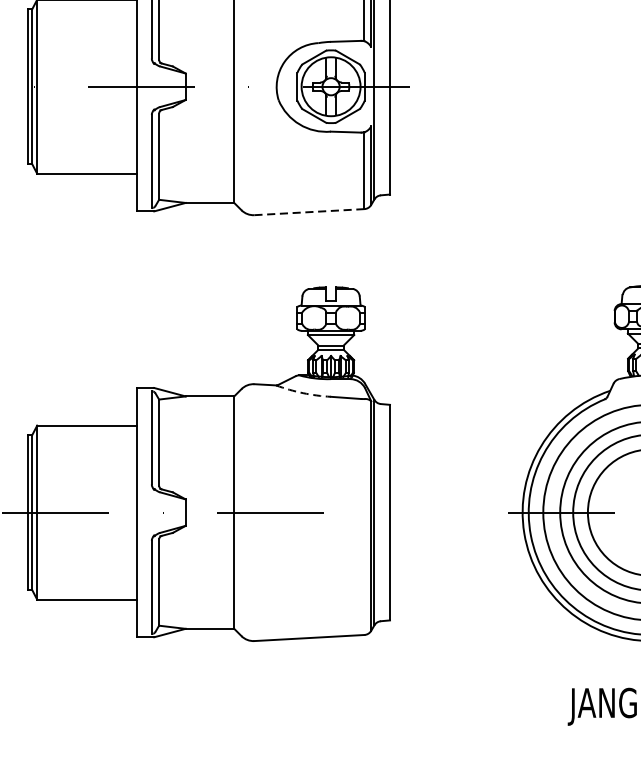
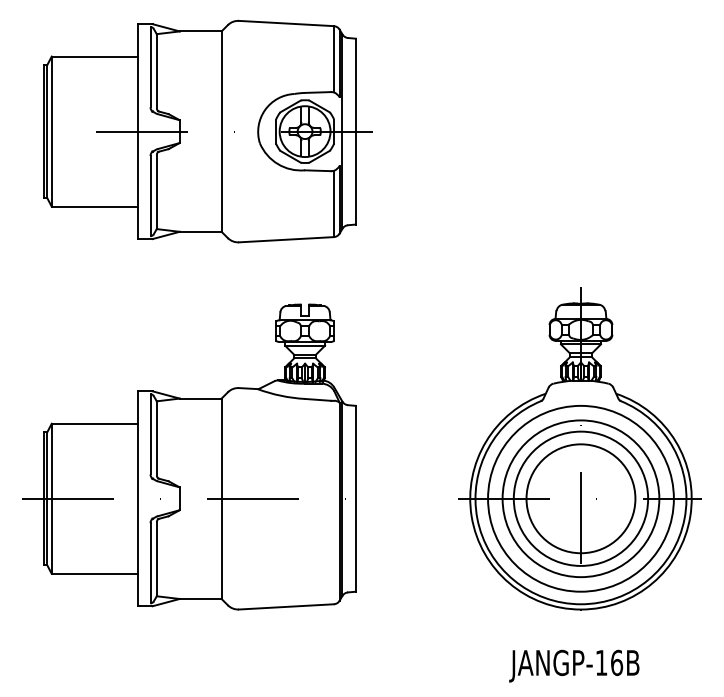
line: (309, 211) -> (286, 239), dashed -> solid
arc: (302, 392) -> (280, 395), dashed -> solid

